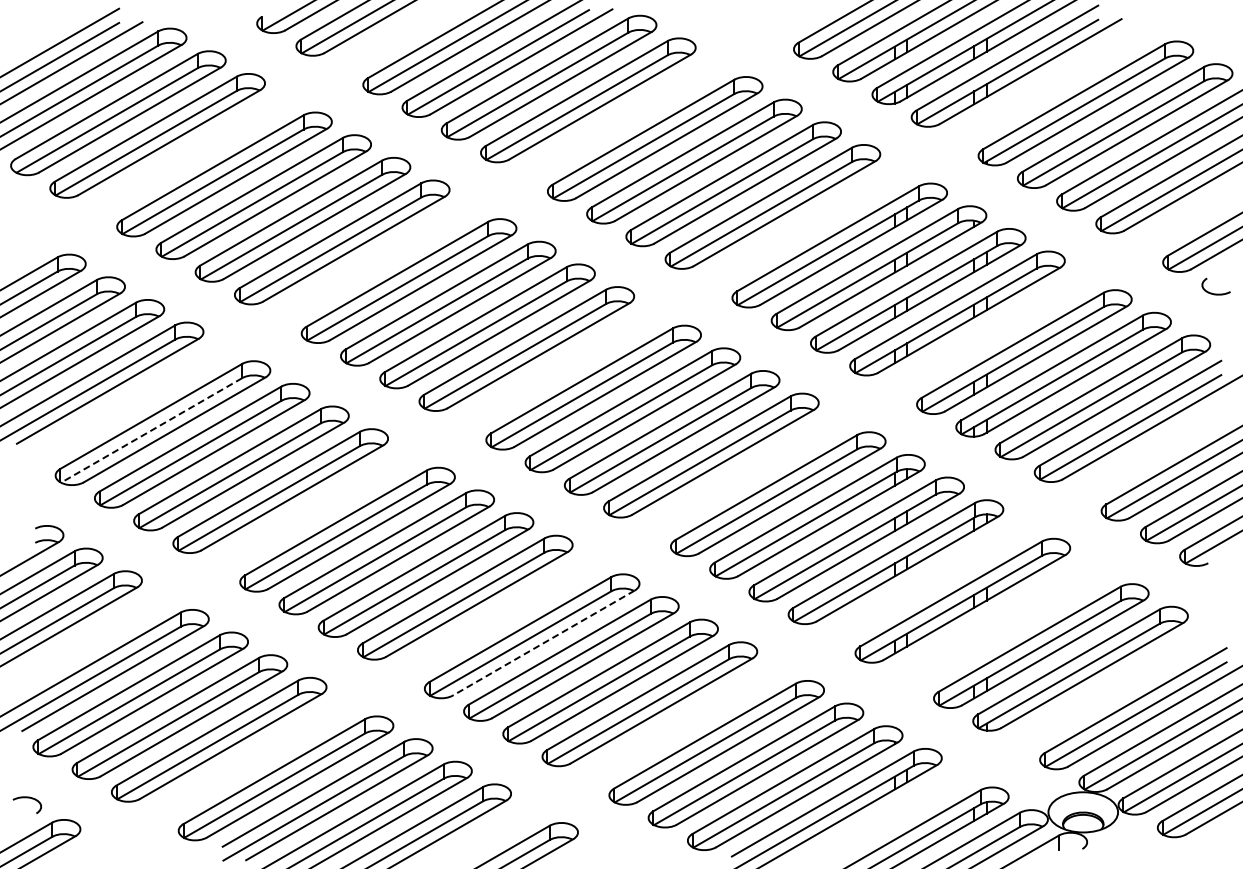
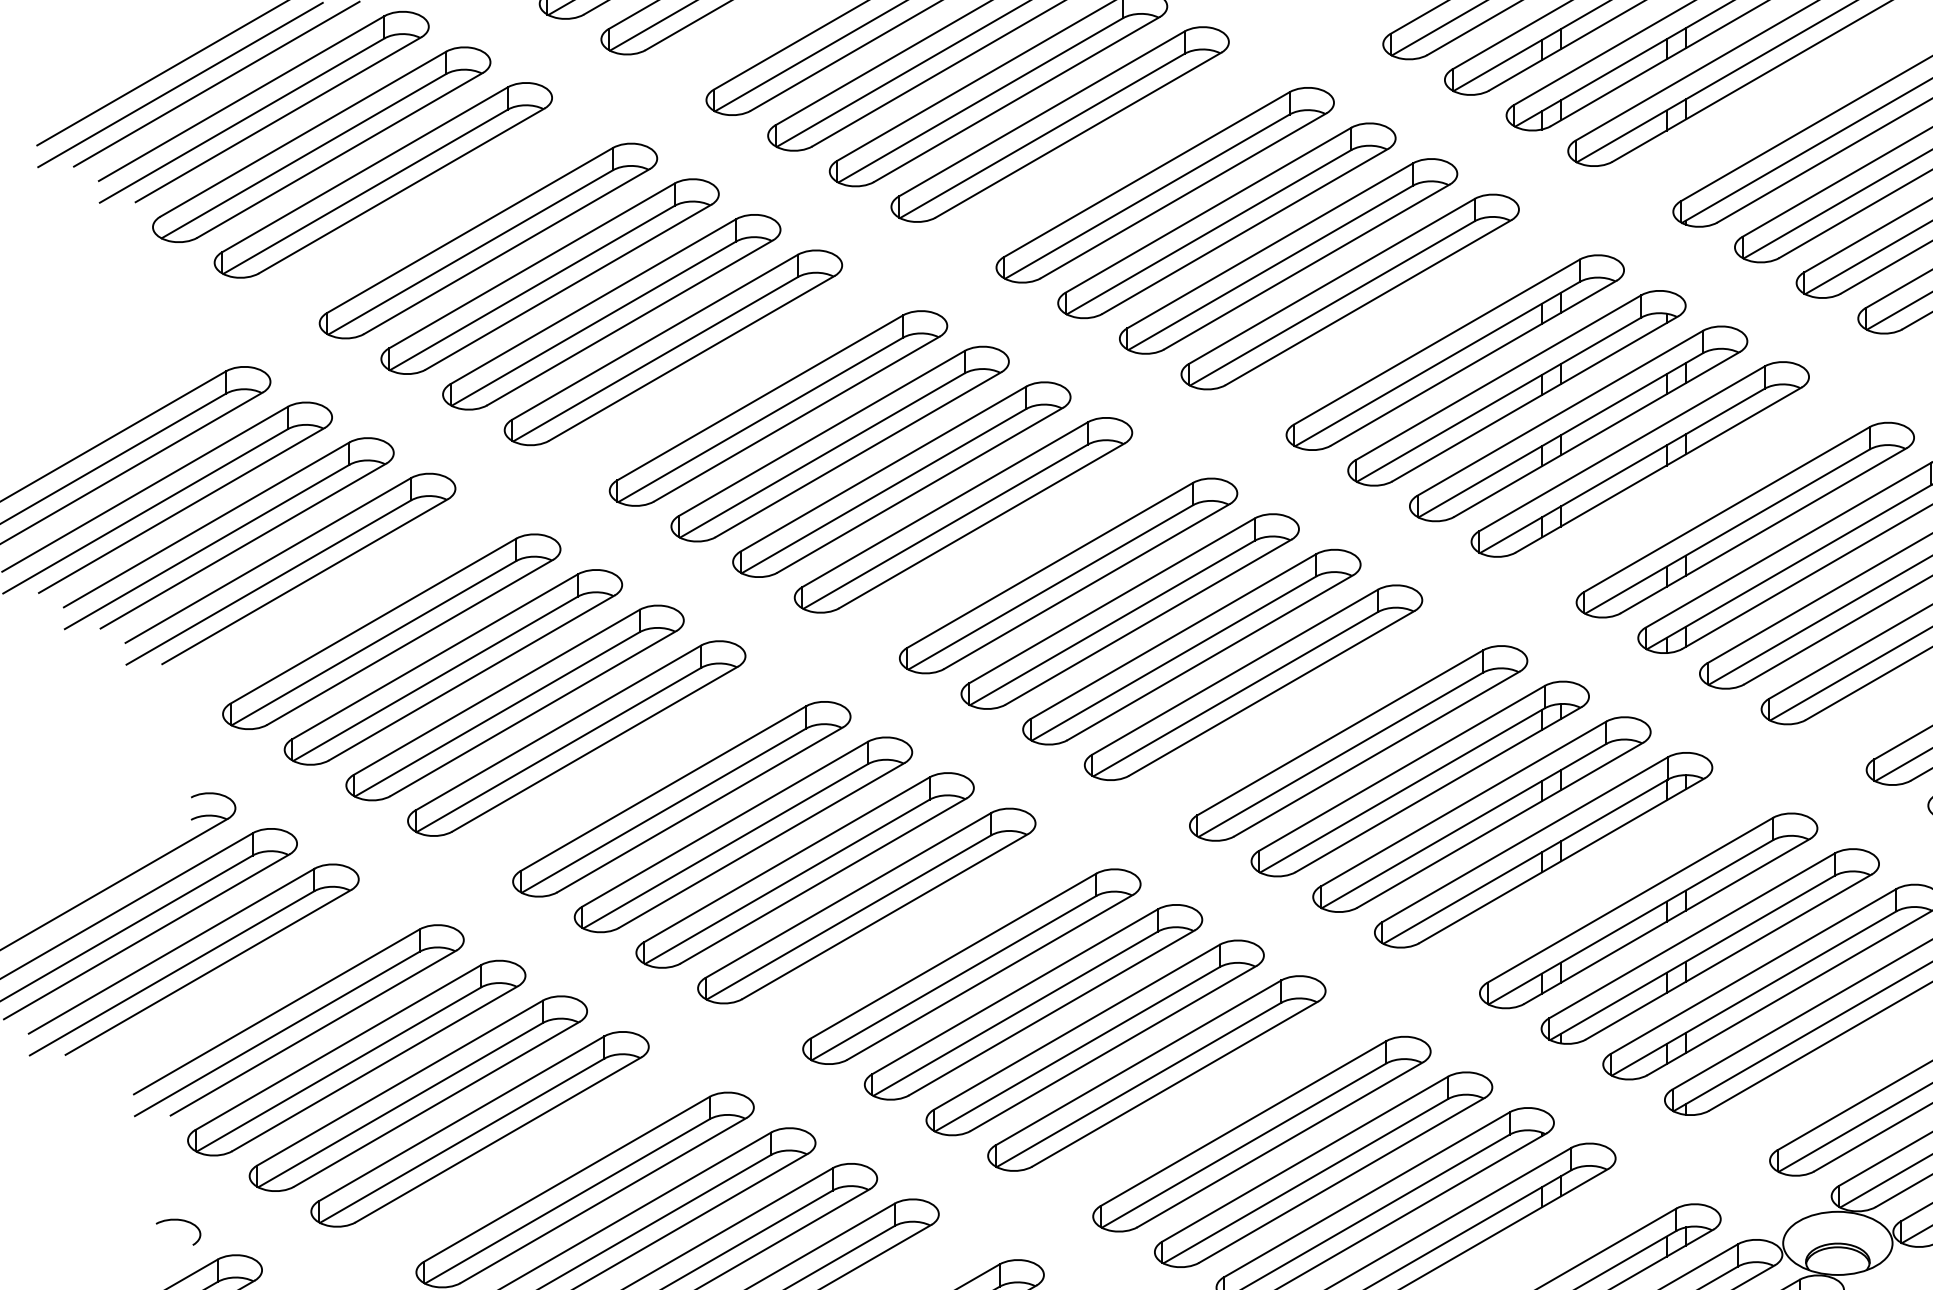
line: (151, 430) -> (373, 643), dashed -> solid
part: (1001, 623) -> (1709, 946), added
line: (543, 643) -> (989, 978), dashed -> solid

